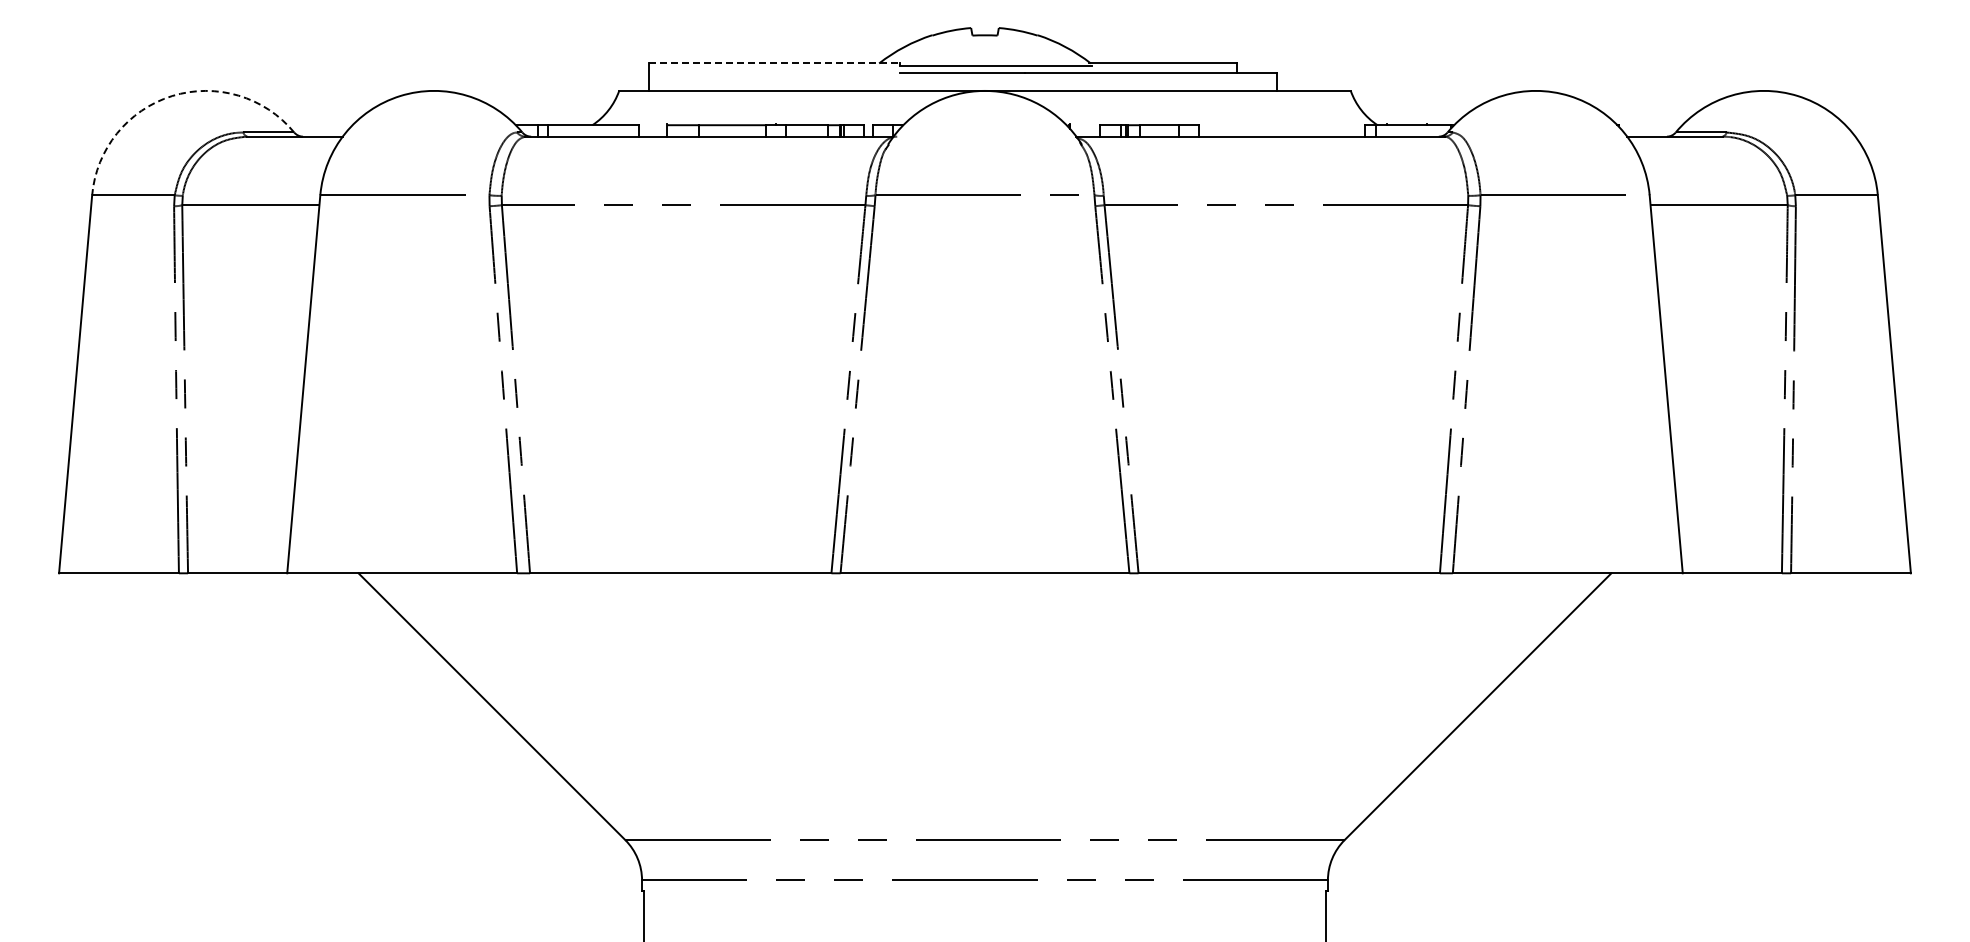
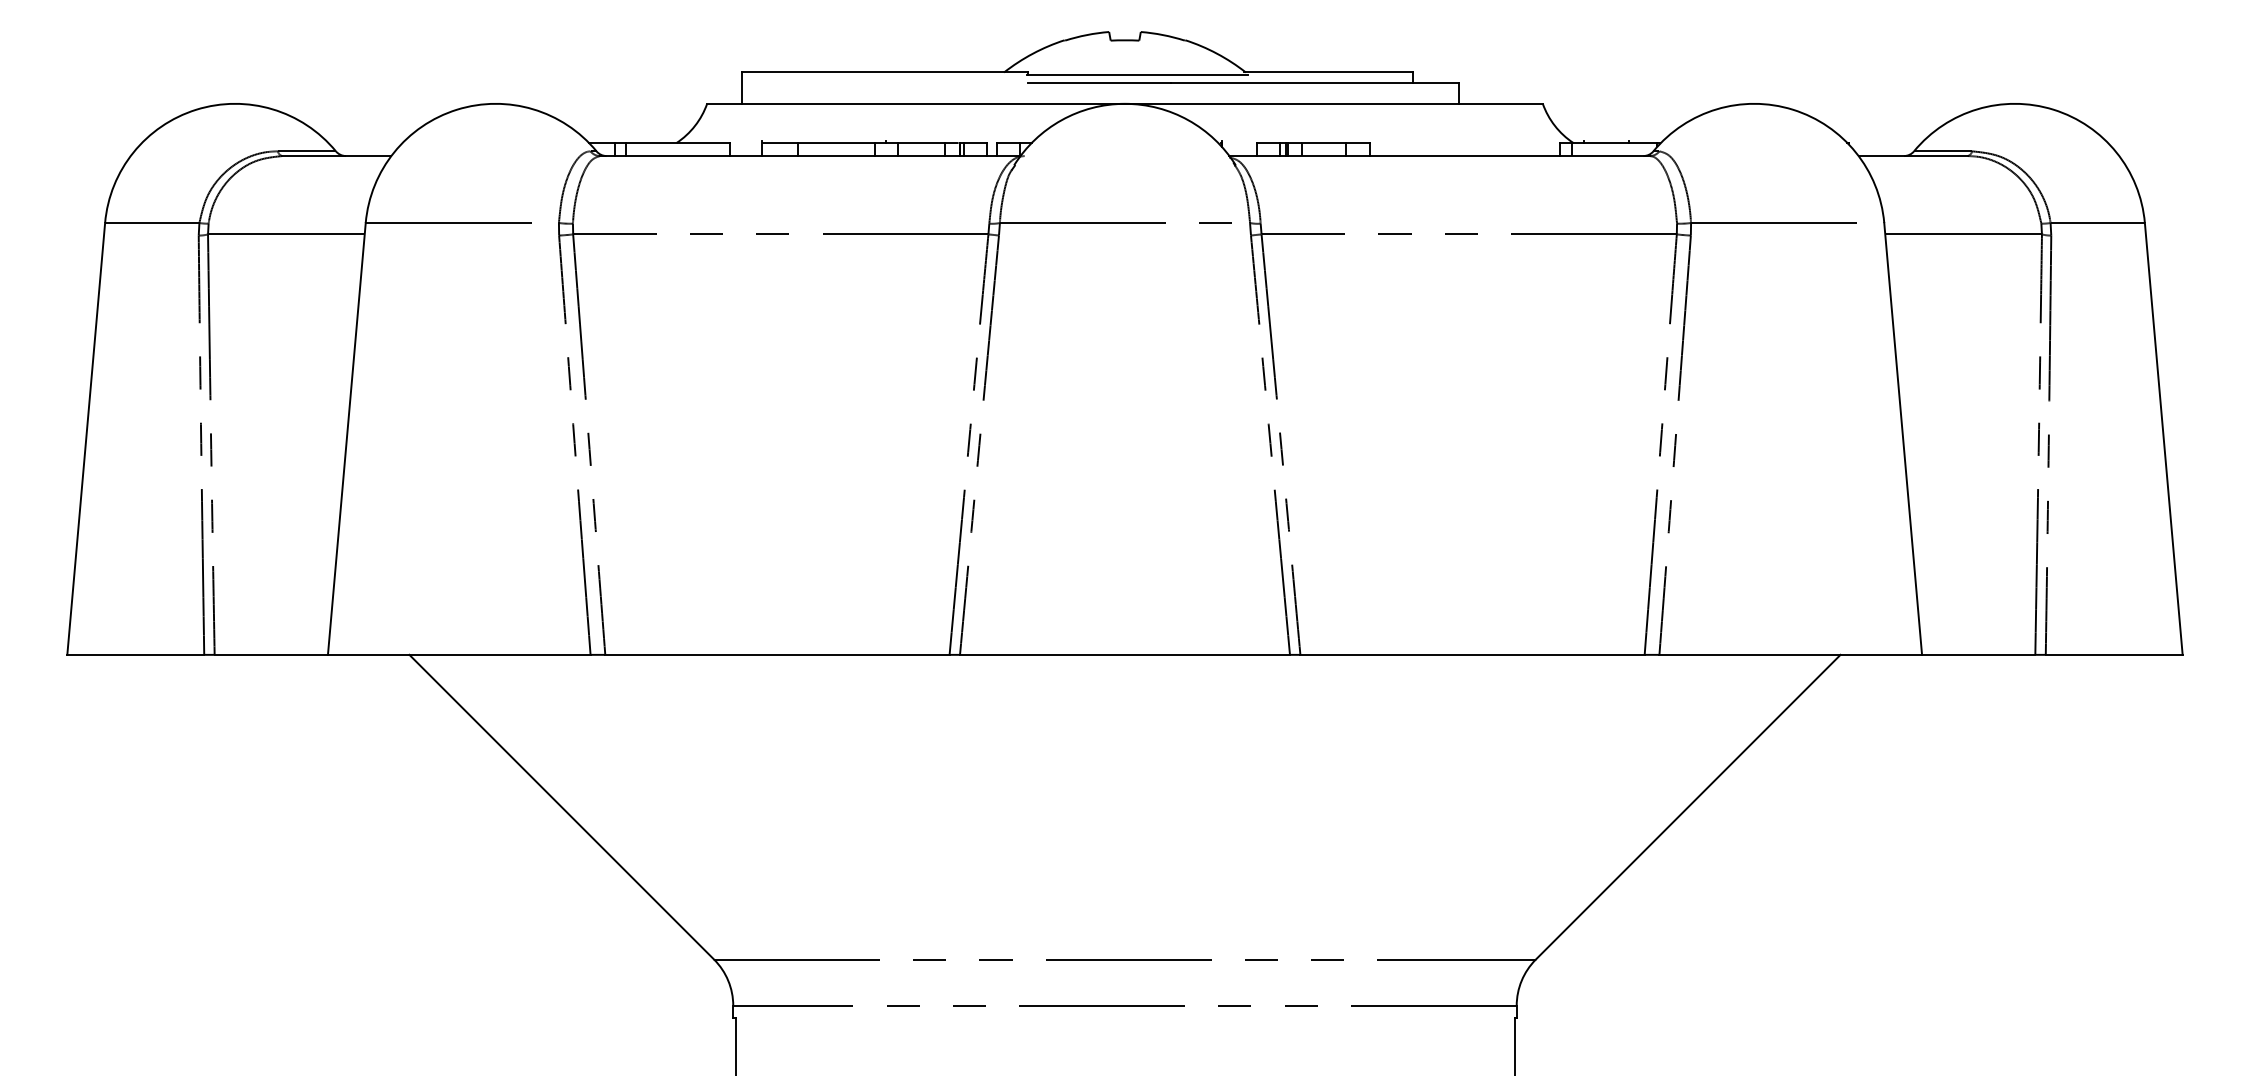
line: (775, 63) -> (885, 72), dashed -> solid
arc: (172, 96) -> (196, 110), dashed -> solid

